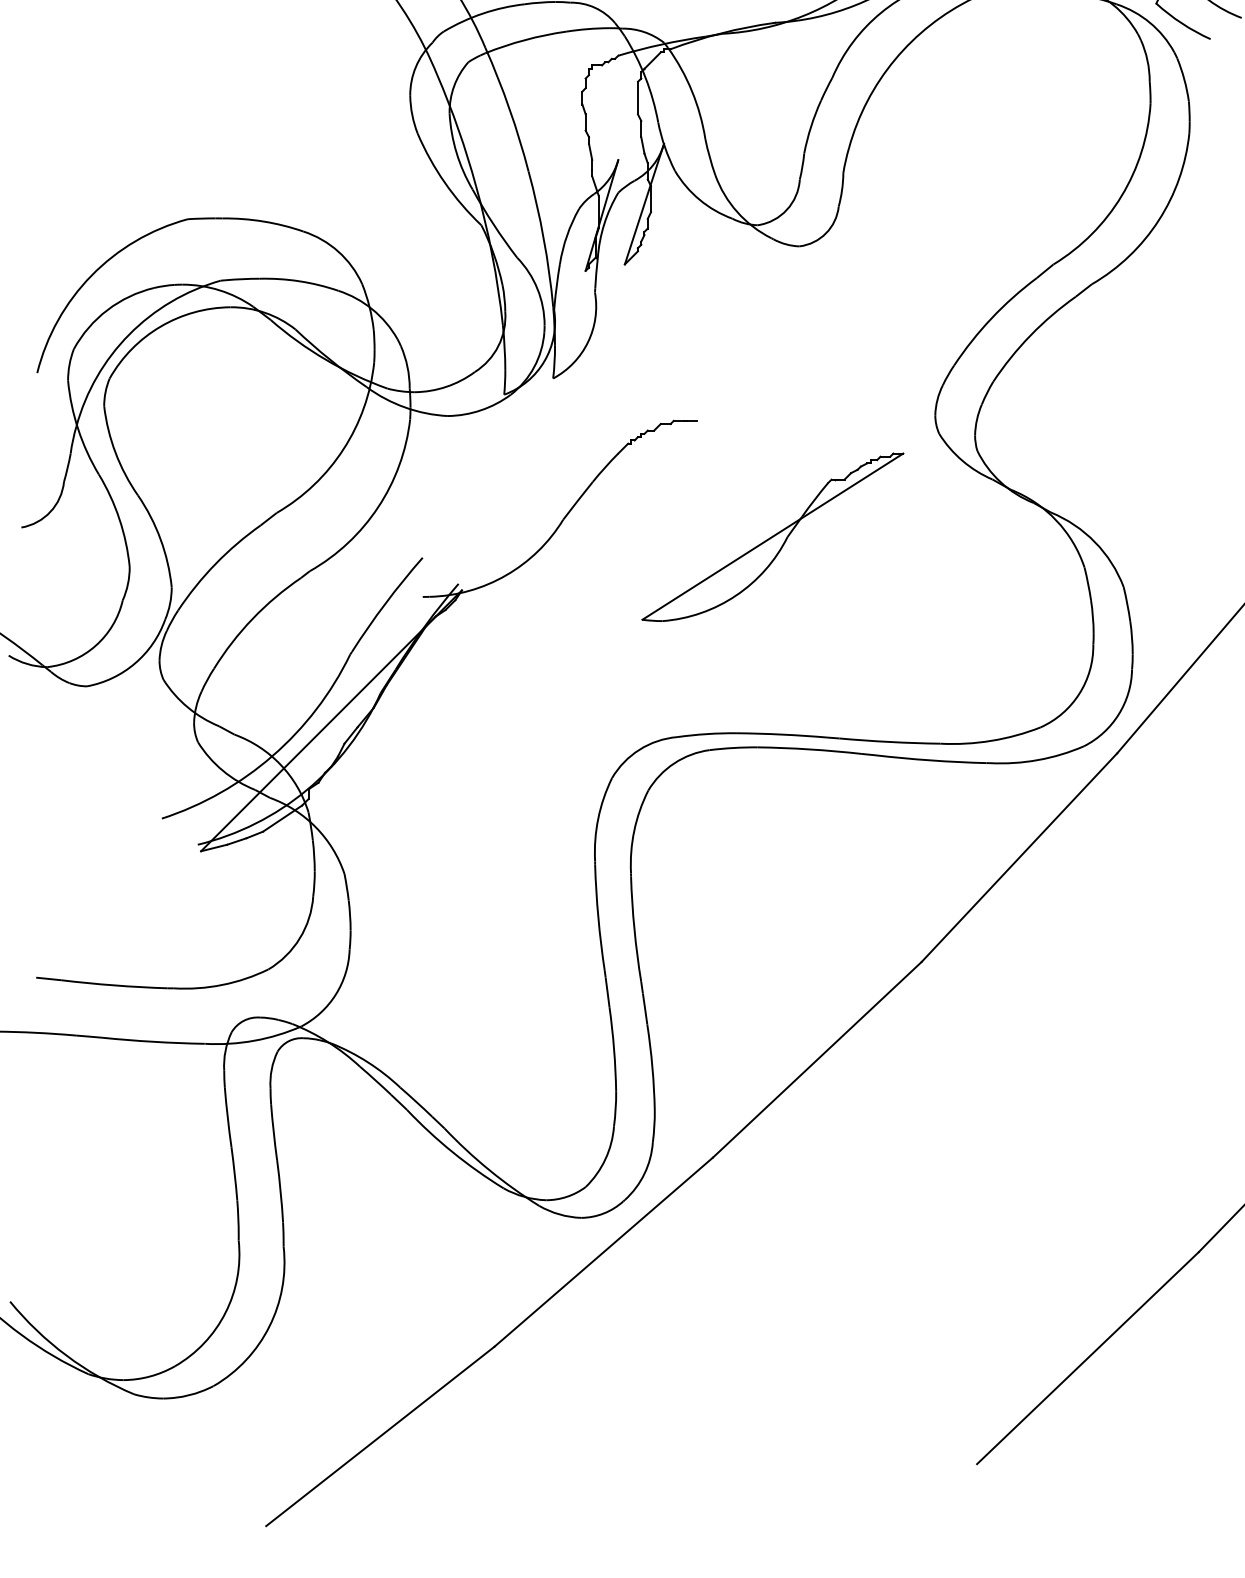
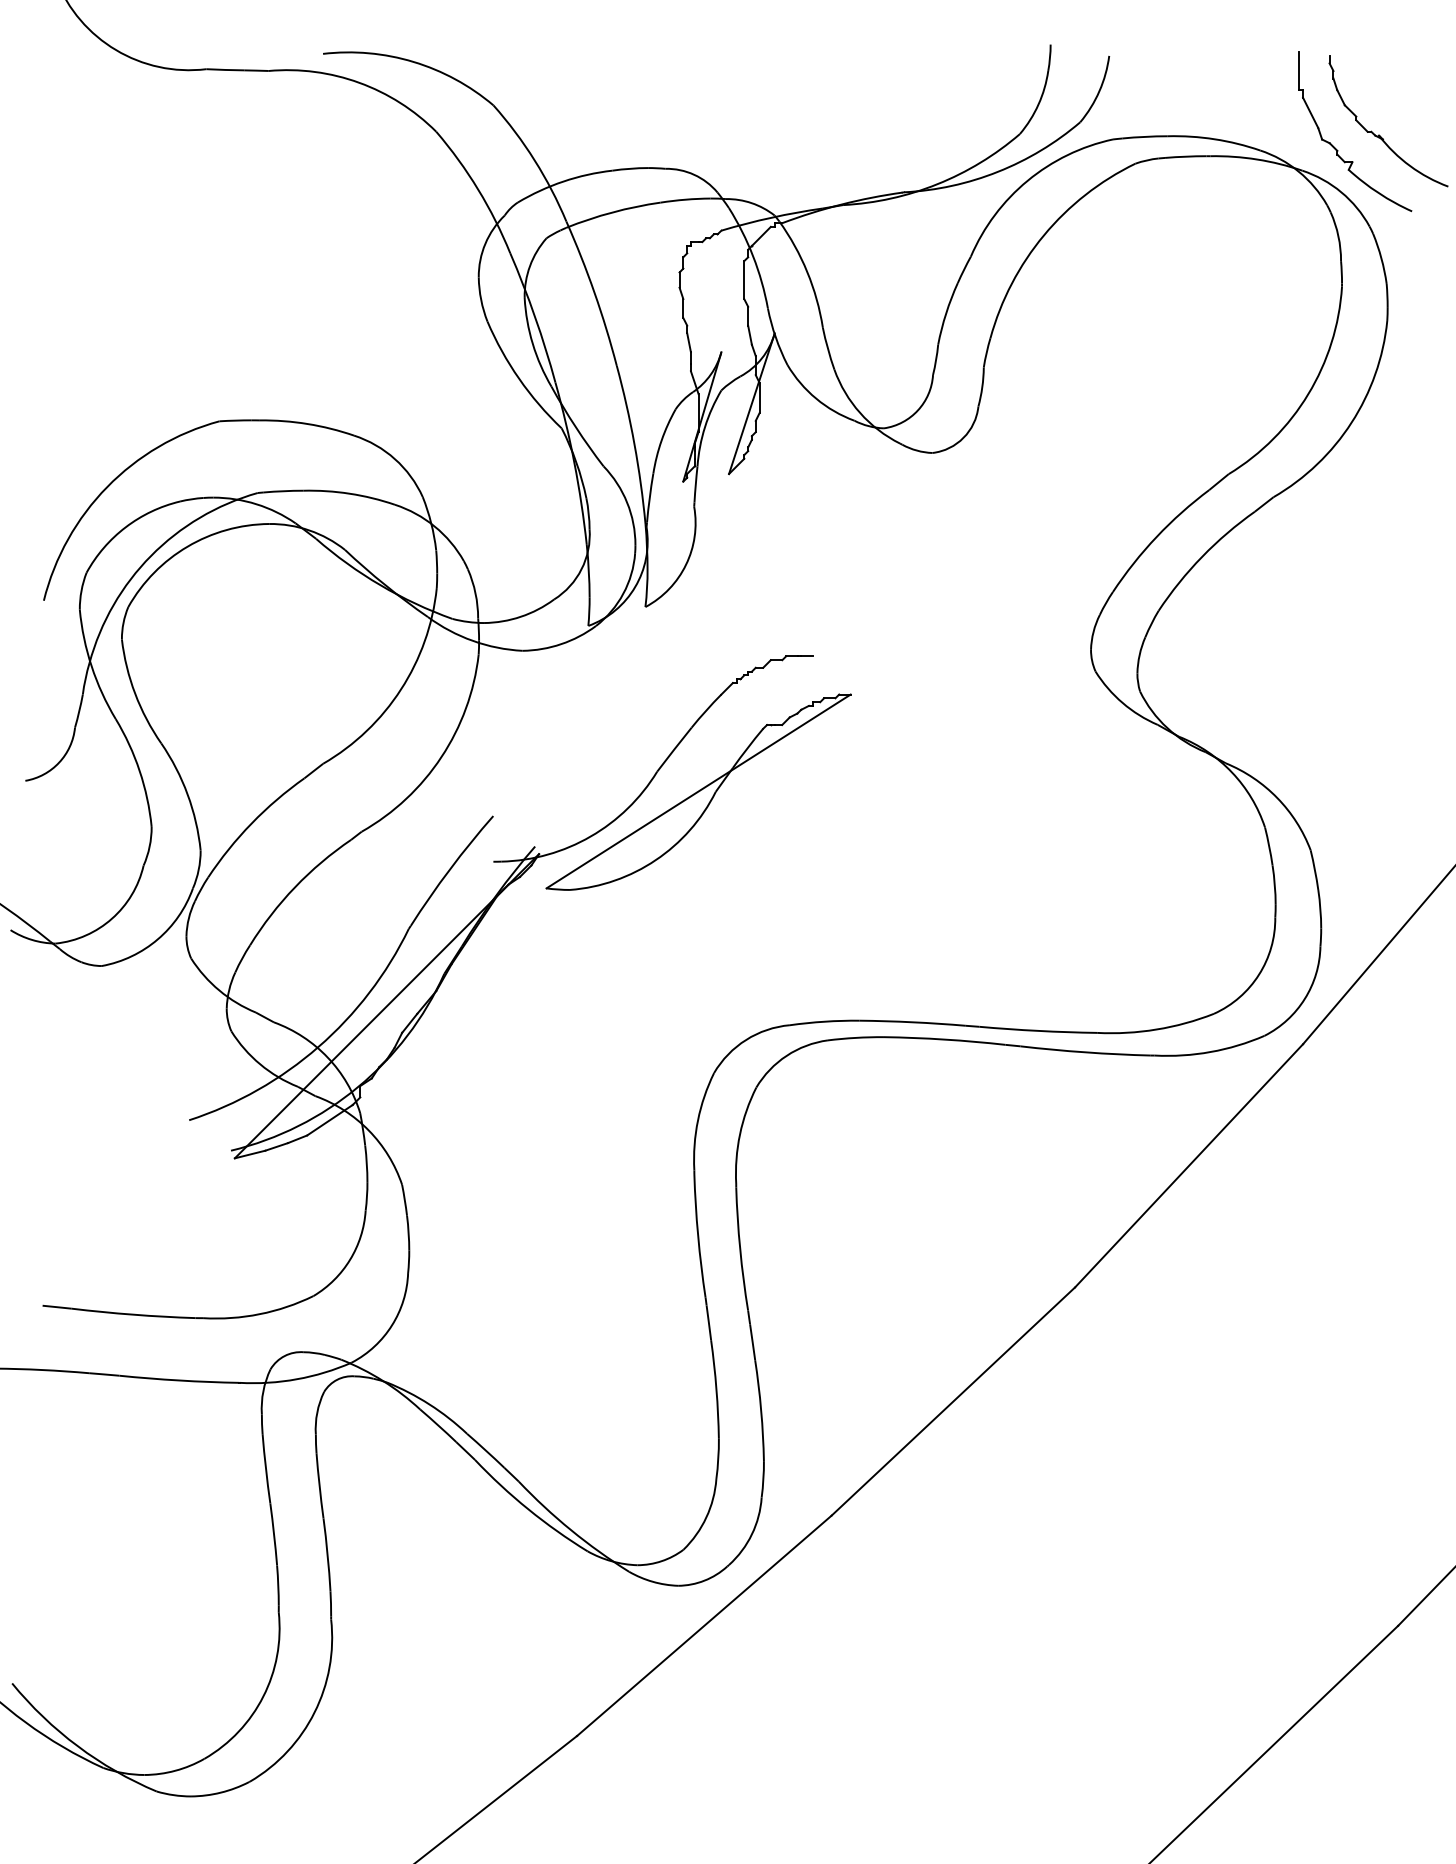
part: (772, 536) -> (698, 791), moved

